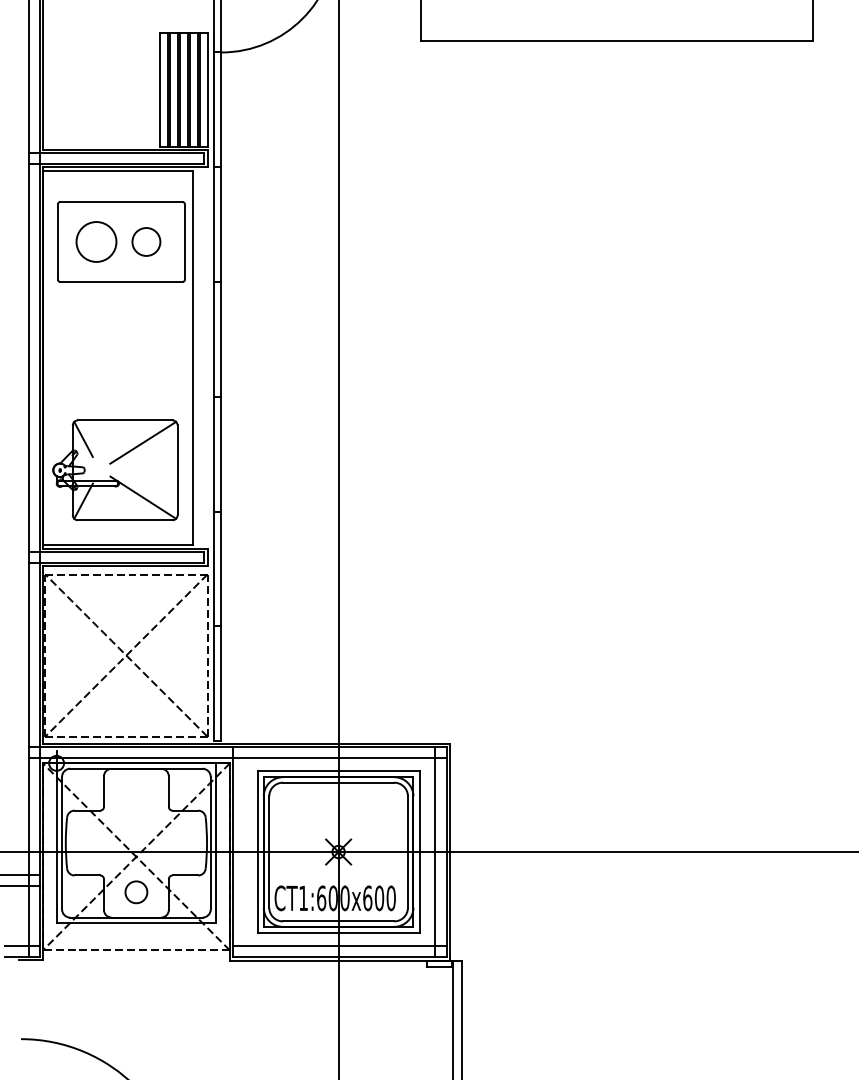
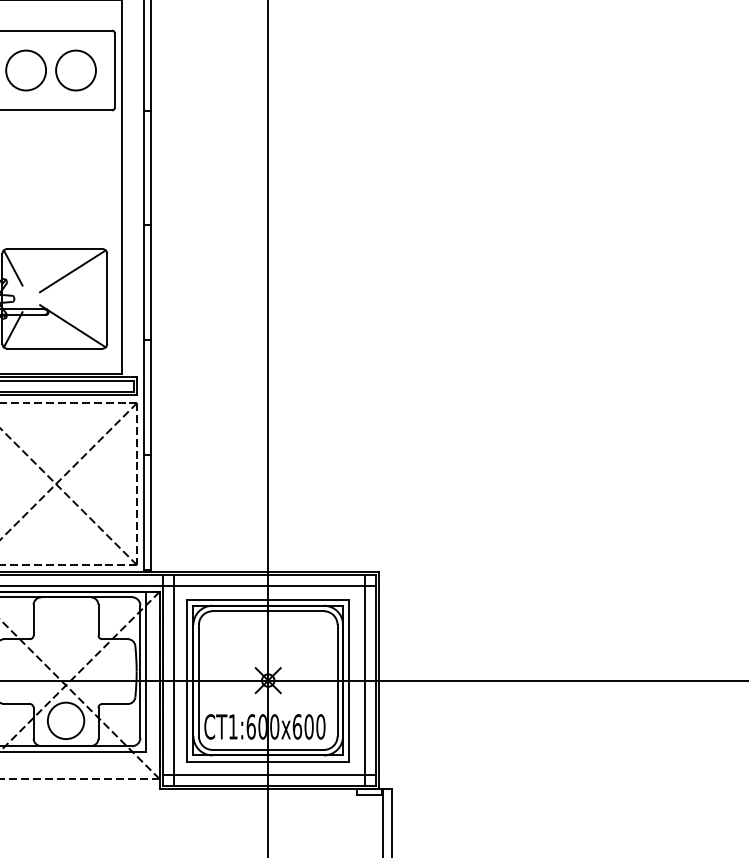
circle: (146, 241) -> (76, 70), size x1.43
line: (244, 851) -> (174, 680), added
circle: (136, 892) -> (66, 721), size x1.67

